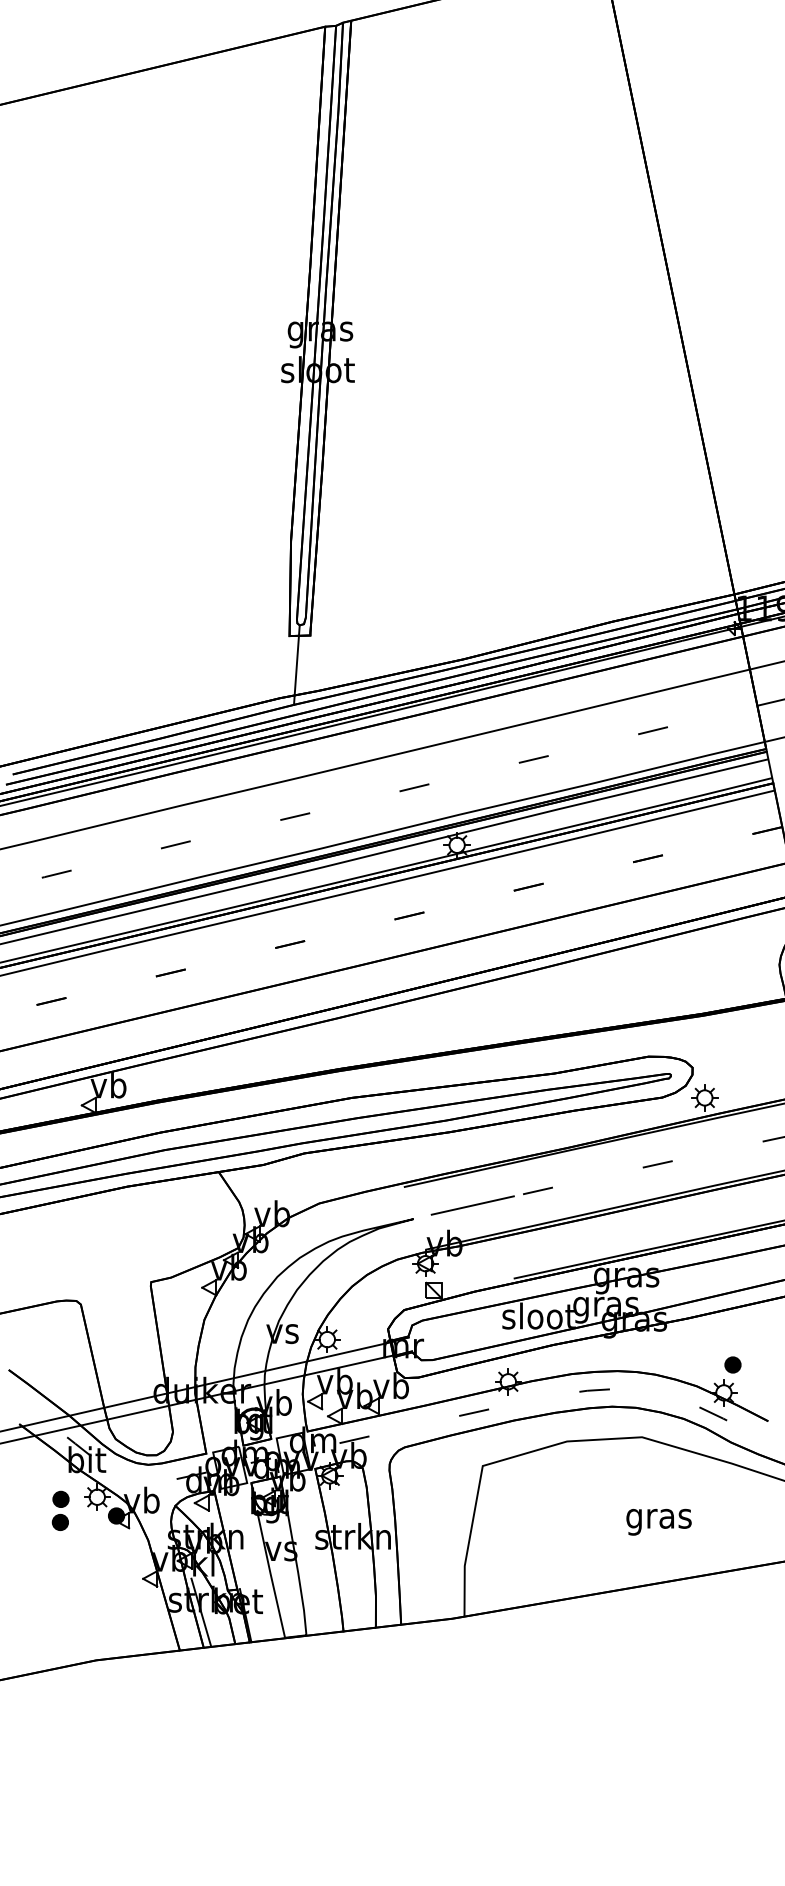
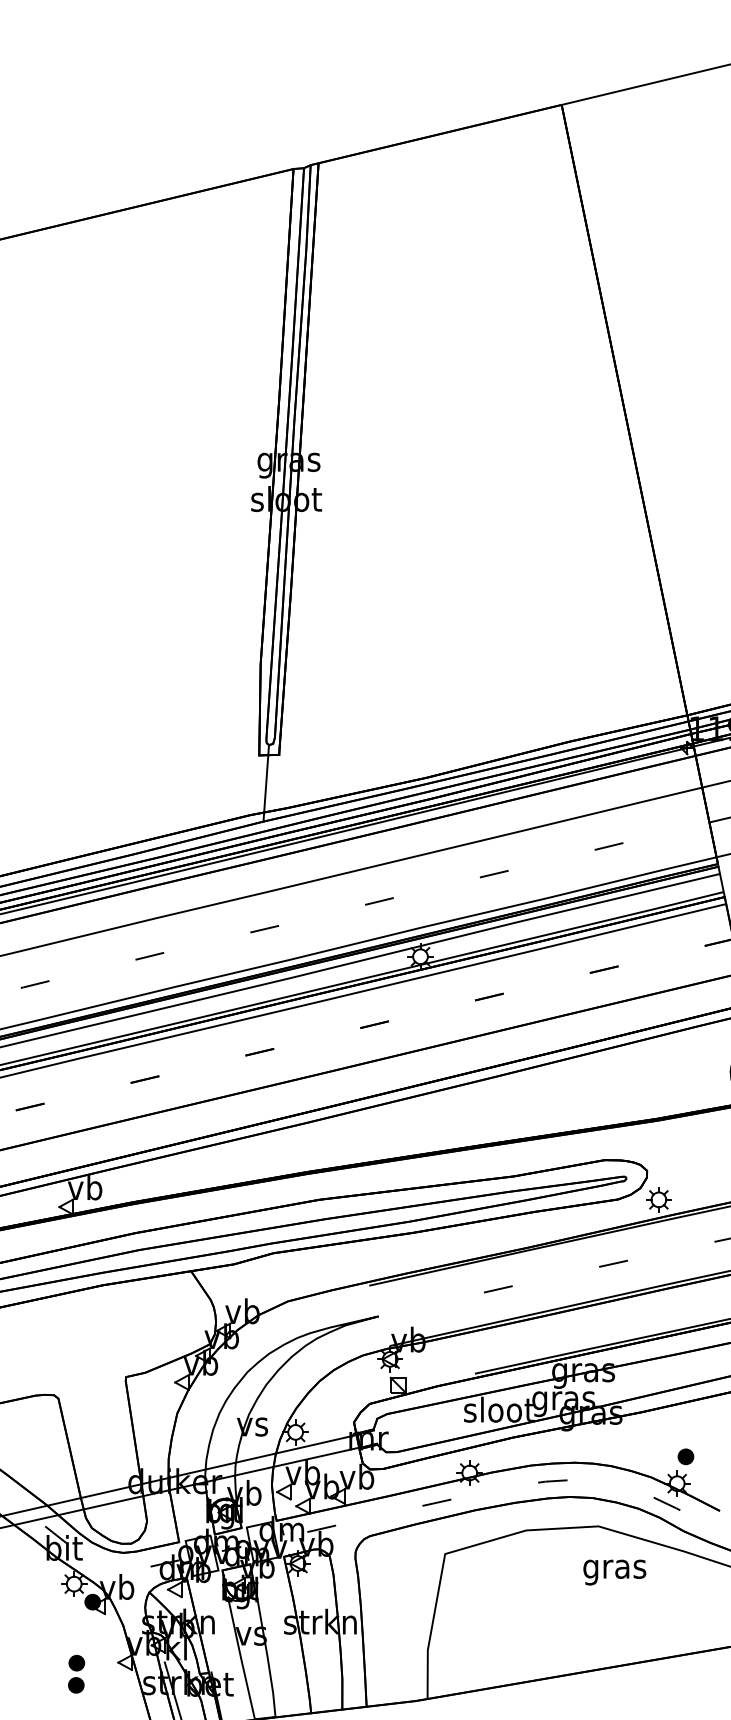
line: (472, 1205) -> (435, 1303), removed
part: (60, 1510) -> (76, 1673), moved
text: (658, 1521) -> (614, 1571), moved

